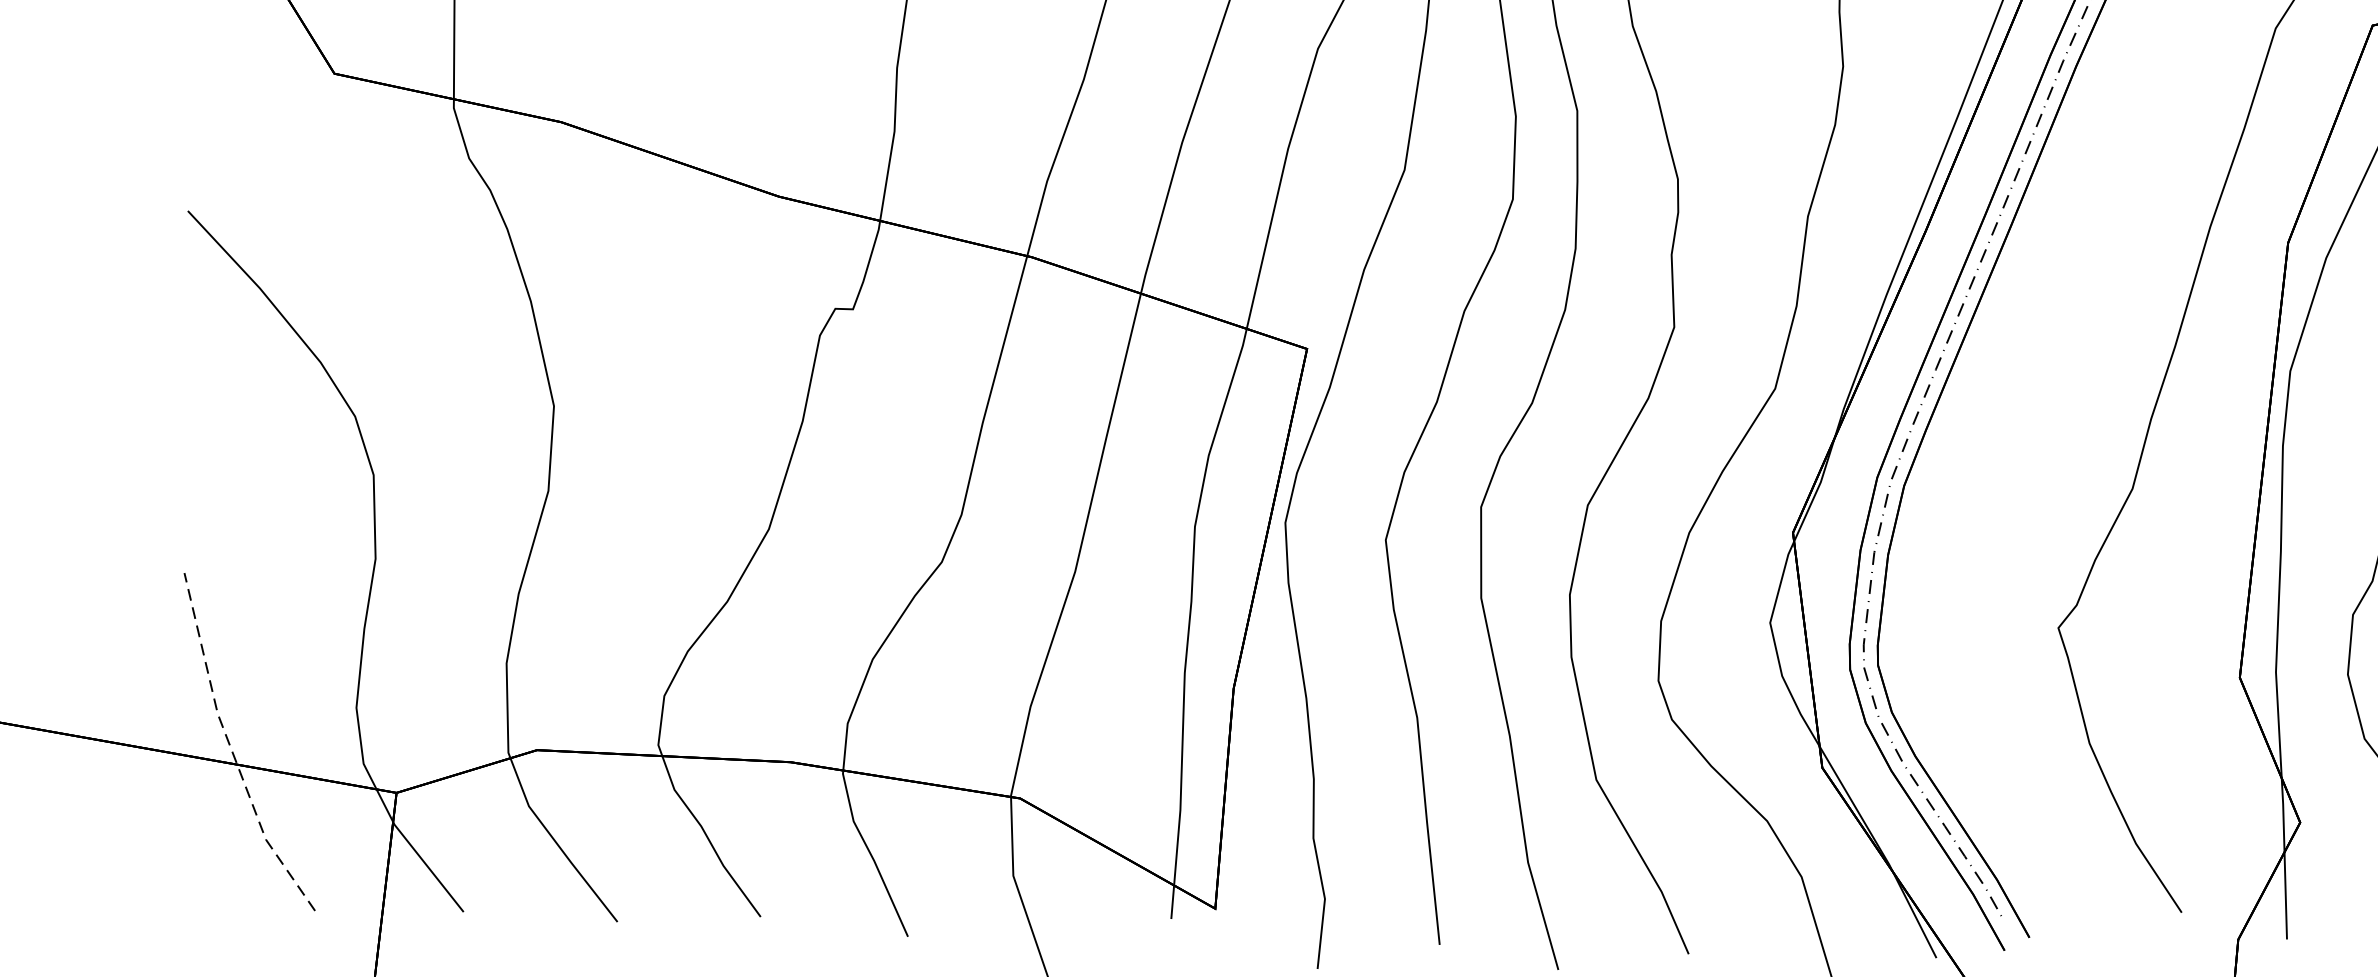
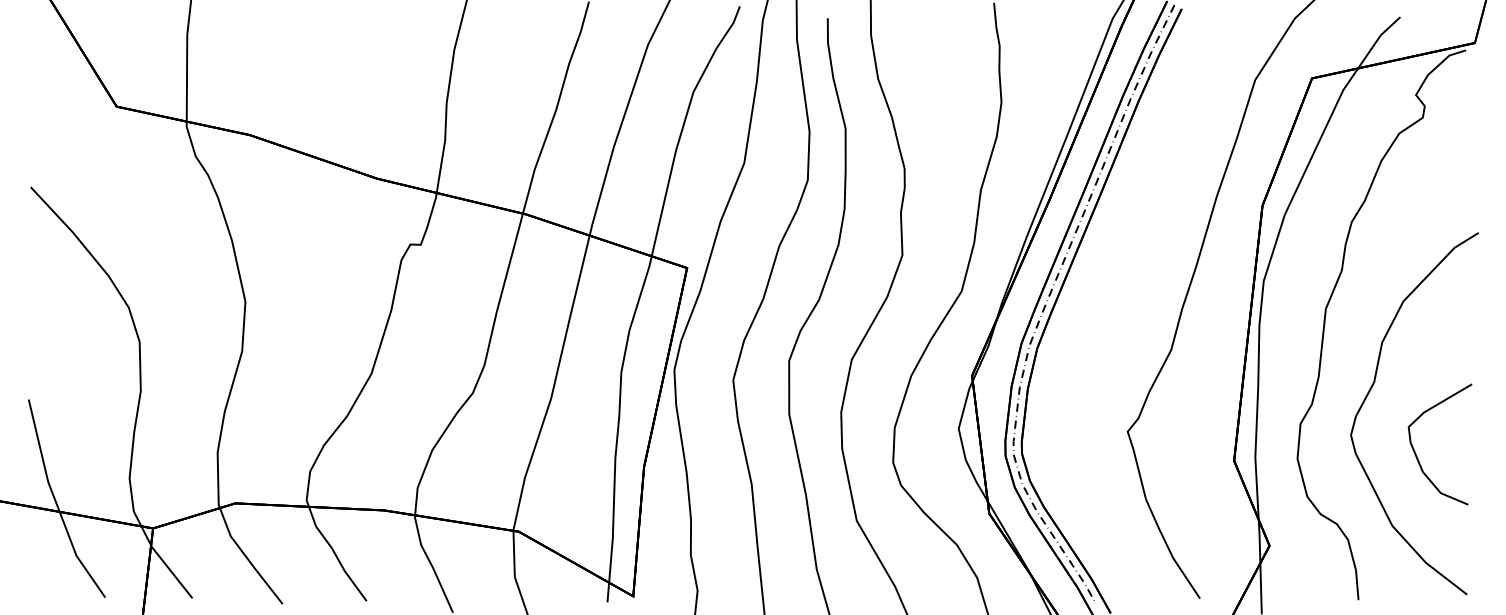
line: (231, 750) -> (56, 503), dashed -> solid

